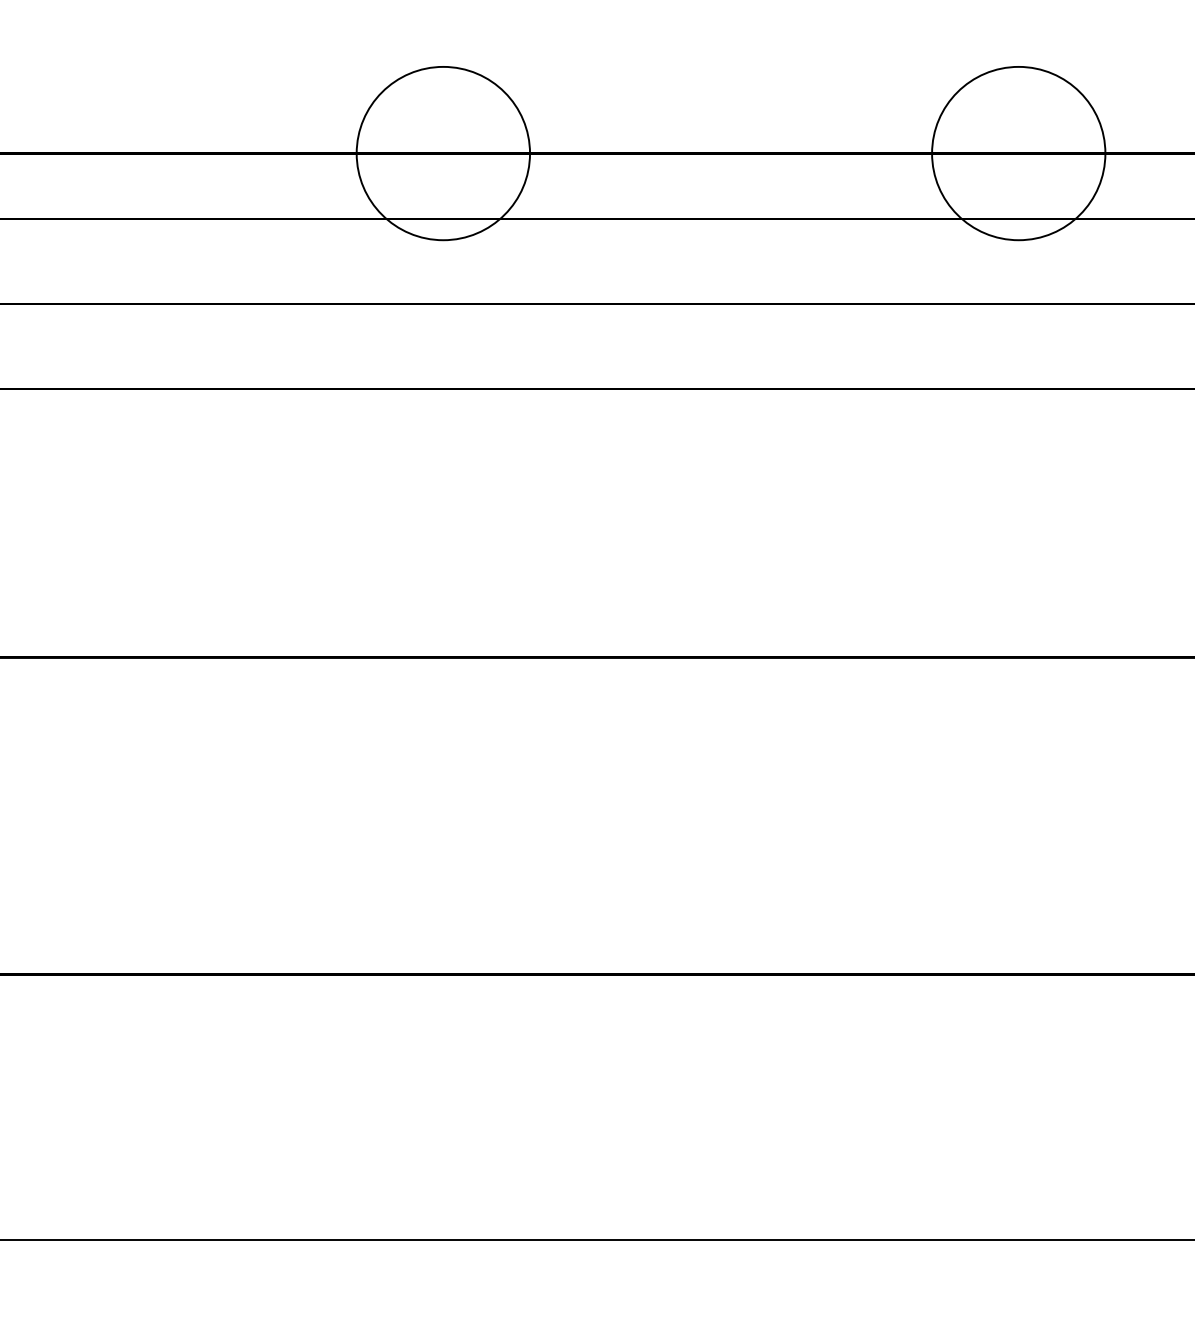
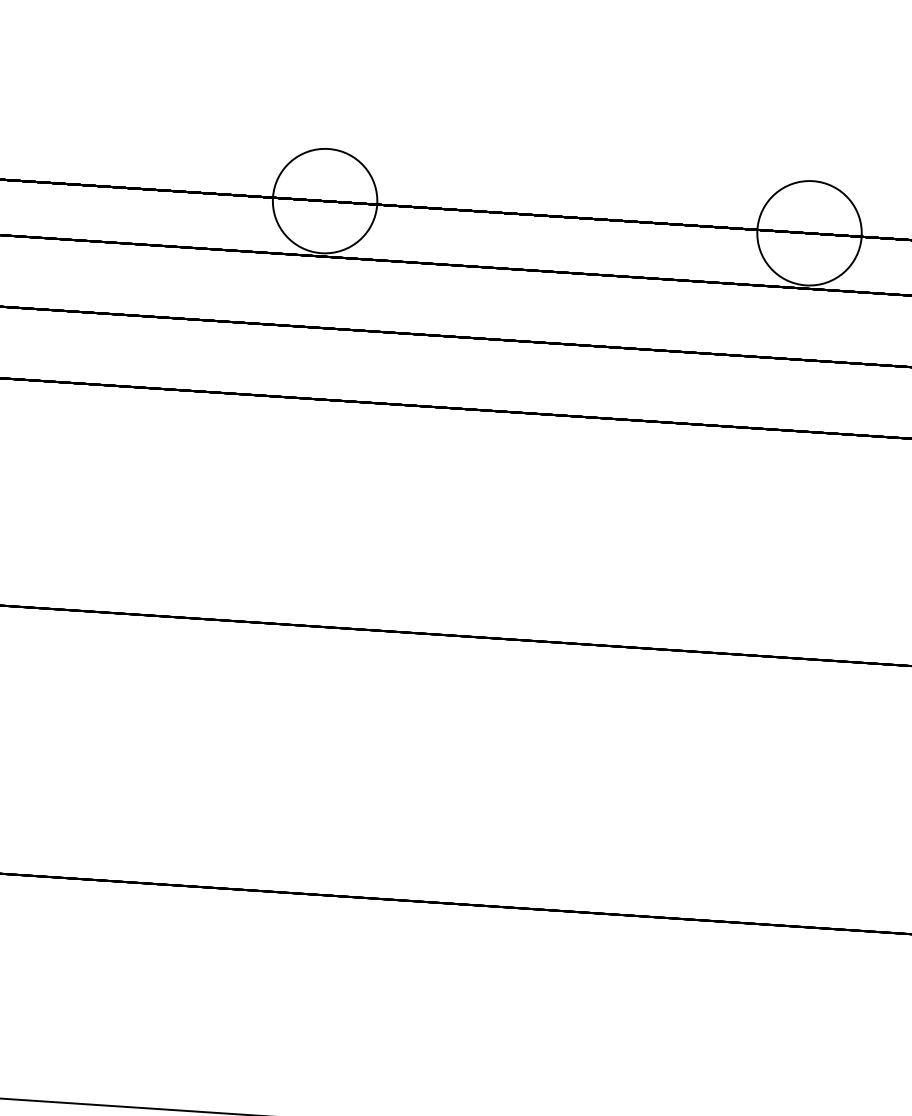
circle: (443, 153) -> (325, 201), size x0.71
circle: (1018, 153) -> (809, 233), size x0.71

